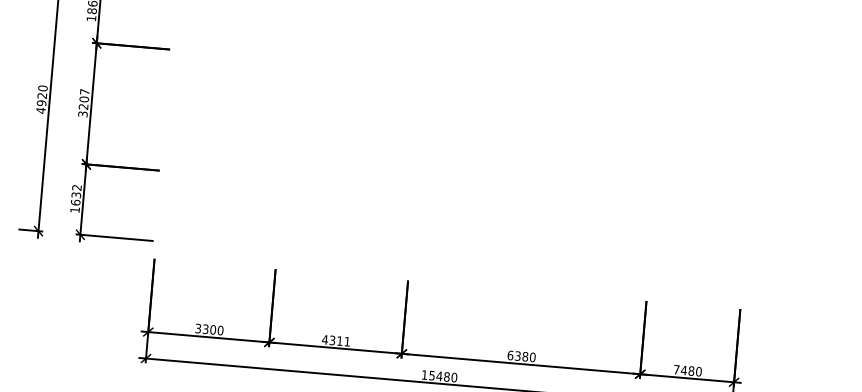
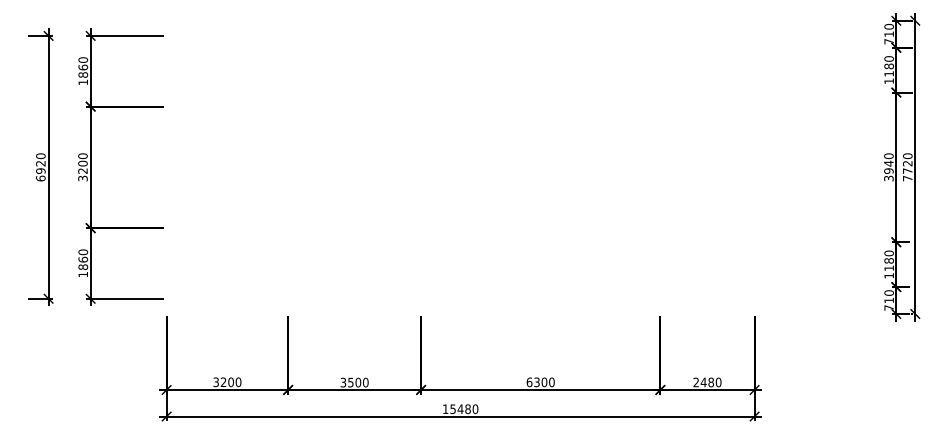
text: (84, 92) -> (82, 156), 3207 -> 3200
text: (40, 110) -> (40, 178), 4920 -> 6920
text: (76, 194) -> (83, 259), 1632 -> 1860
text: (205, 329) -> (223, 382), 3300 -> 3200
text: (336, 340) -> (354, 382), 4311 -> 3500
text: (525, 355) -> (544, 381), 6380 -> 6300
text: (675, 369) -> (695, 382), 7480 -> 2480

